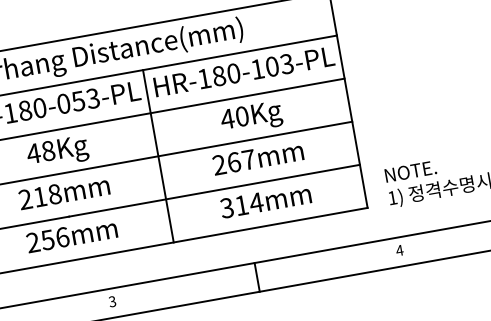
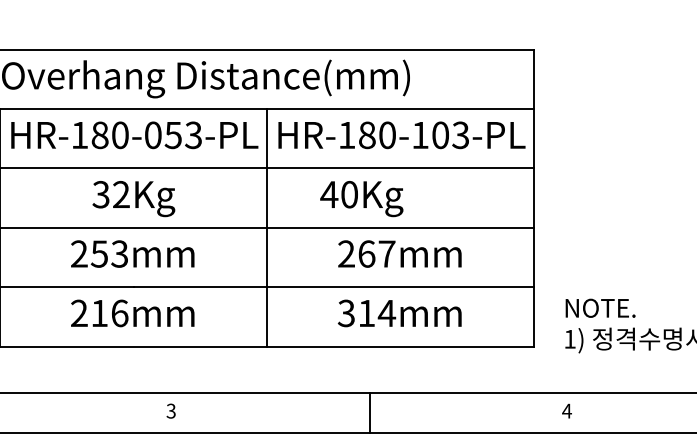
text: (251, 118) -> (361, 199), moved
text: (40, 152) -> (110, 194), 48Kg -> 32Kg
text: (47, 195) -> (109, 253), 218mm -> 253mm
text: (47, 240) -> (98, 313), 256mm -> 216mm

